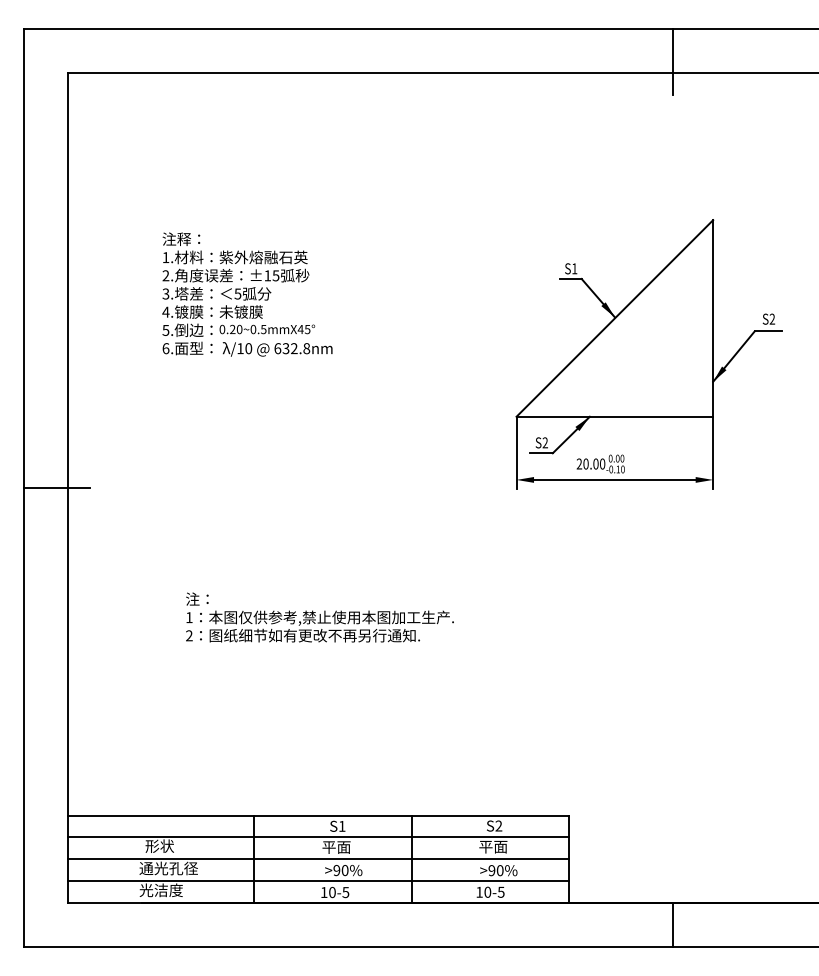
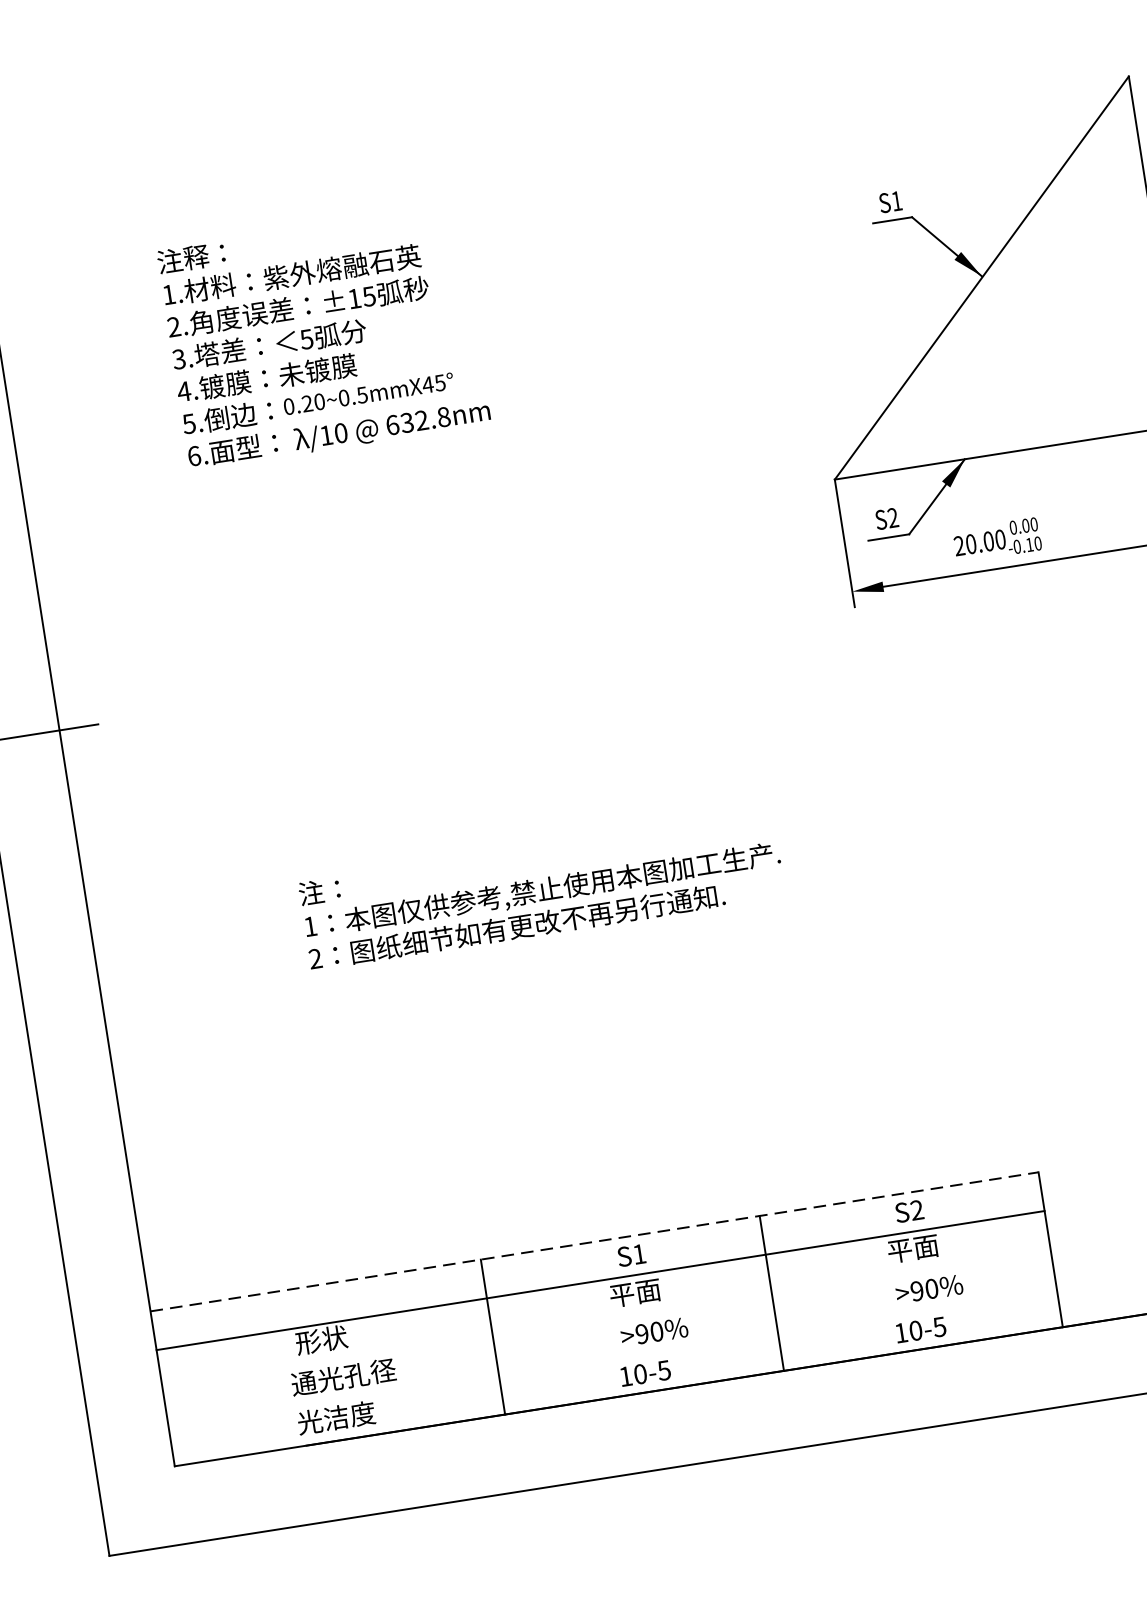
line: (319, 815) -> (596, 1241), solid -> dashed
line: (318, 859) -> (606, 1319), removed
line: (318, 881) -> (612, 1358), removed

